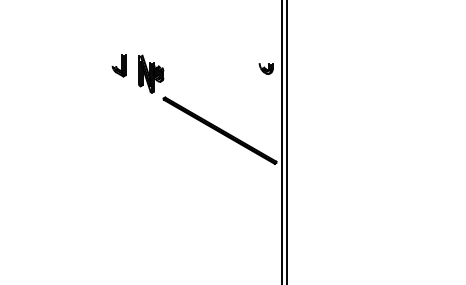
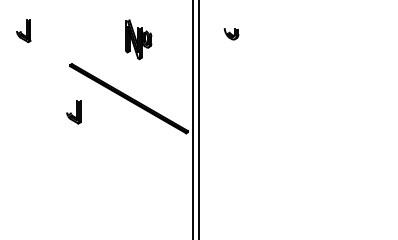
part: (265, 68) -> (230, 33), moved
part: (151, 73) -> (138, 38), moved
part: (166, 143) -> (73, 112), added

